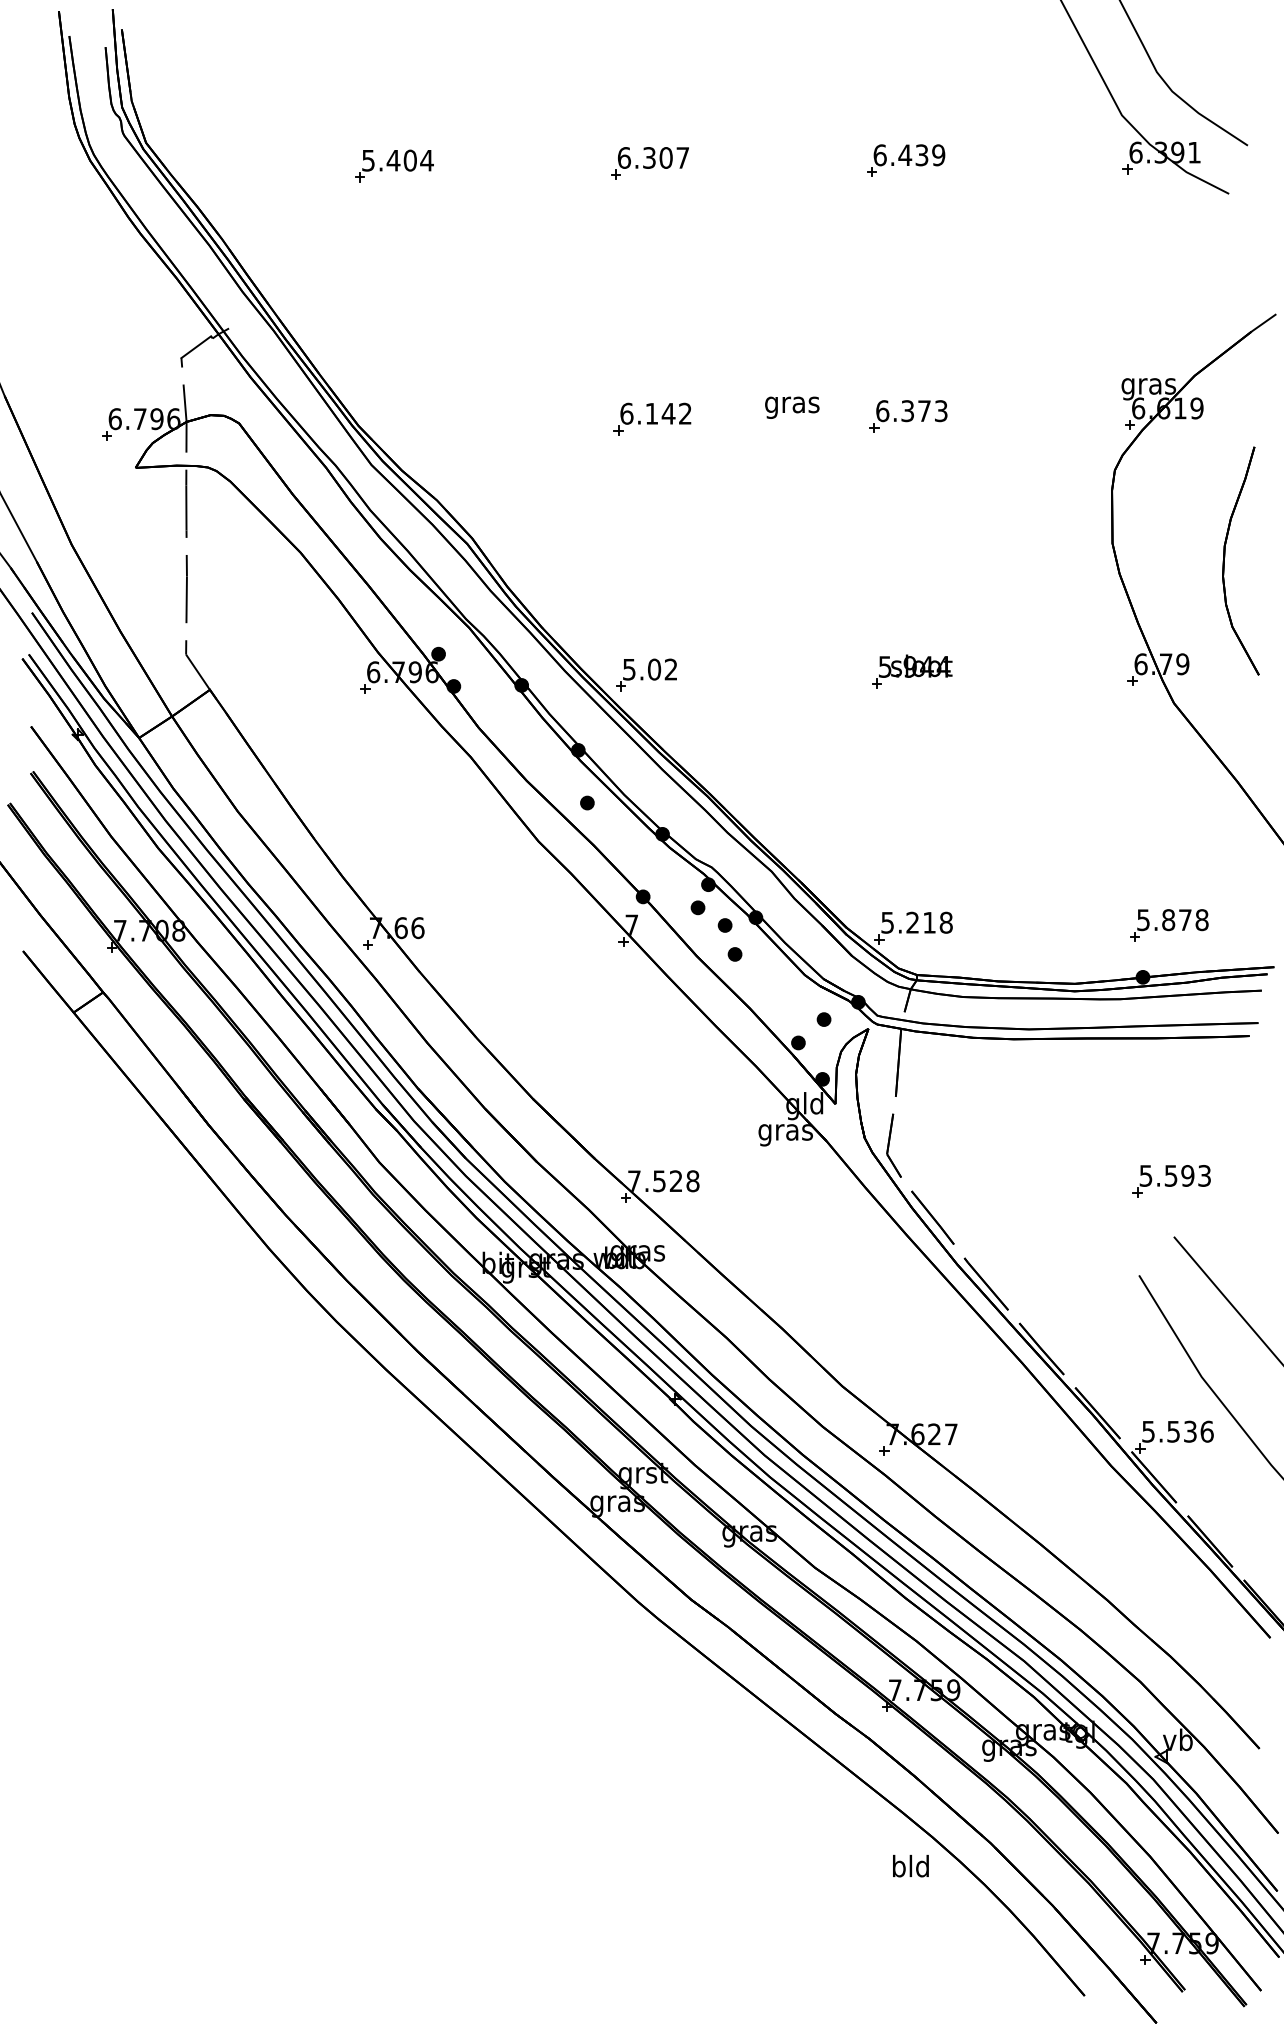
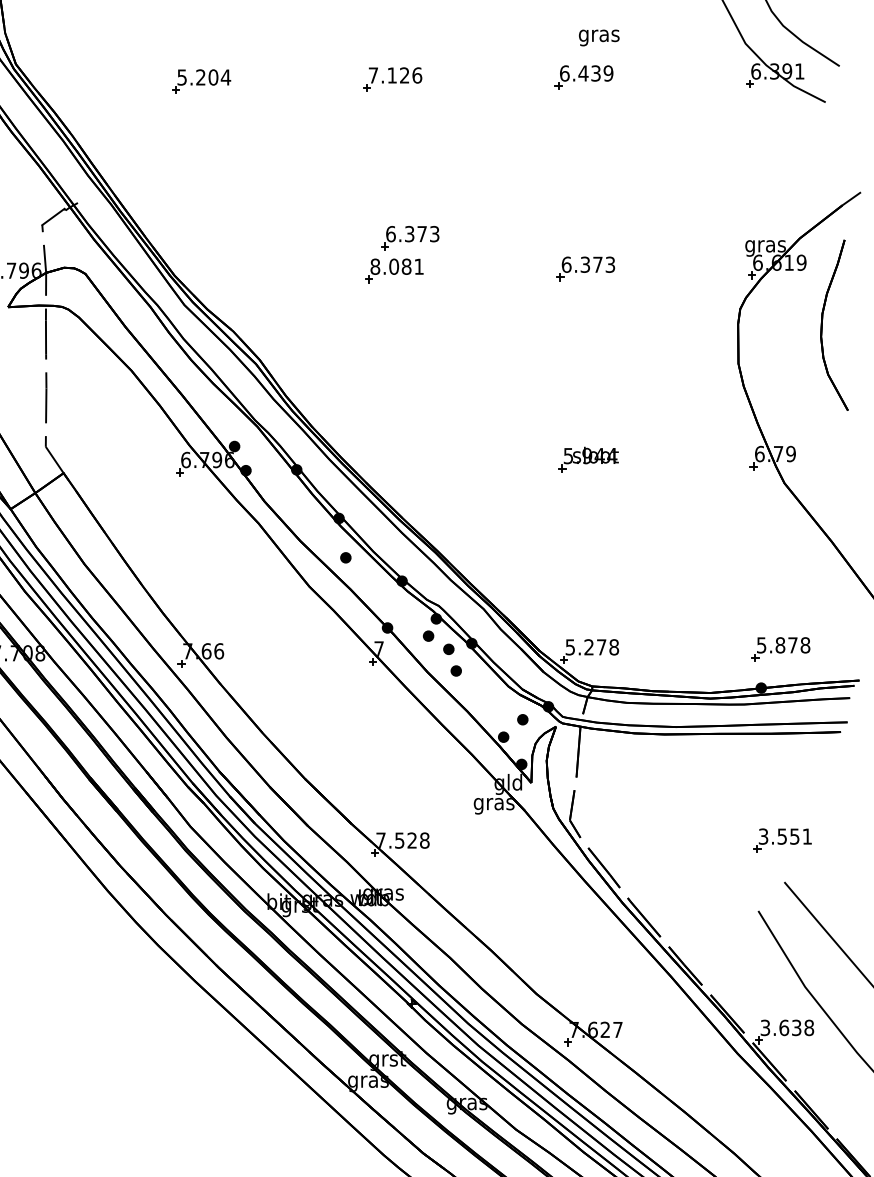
text: (653, 157) -> (395, 75), 6.307 -> 7.126
text: (393, 160) -> (200, 77), 5.404 -> 5.204
part: (673, 375) -> (410, 238), added
text: (792, 407) -> (599, 37), moved
text: (655, 413) -> (396, 266), 6.142 -> 8.081
part: (1225, 557) -> (822, 322), moved
part: (646, 674) -> (390, 461), removed
text: (929, 922) -> (601, 647), 5.218 -> 5.278
text: (1175, 1175) -> (785, 836), 5.593 -> 3.551
text: (1177, 1431) -> (787, 1027), 5.536 -> 3.638

